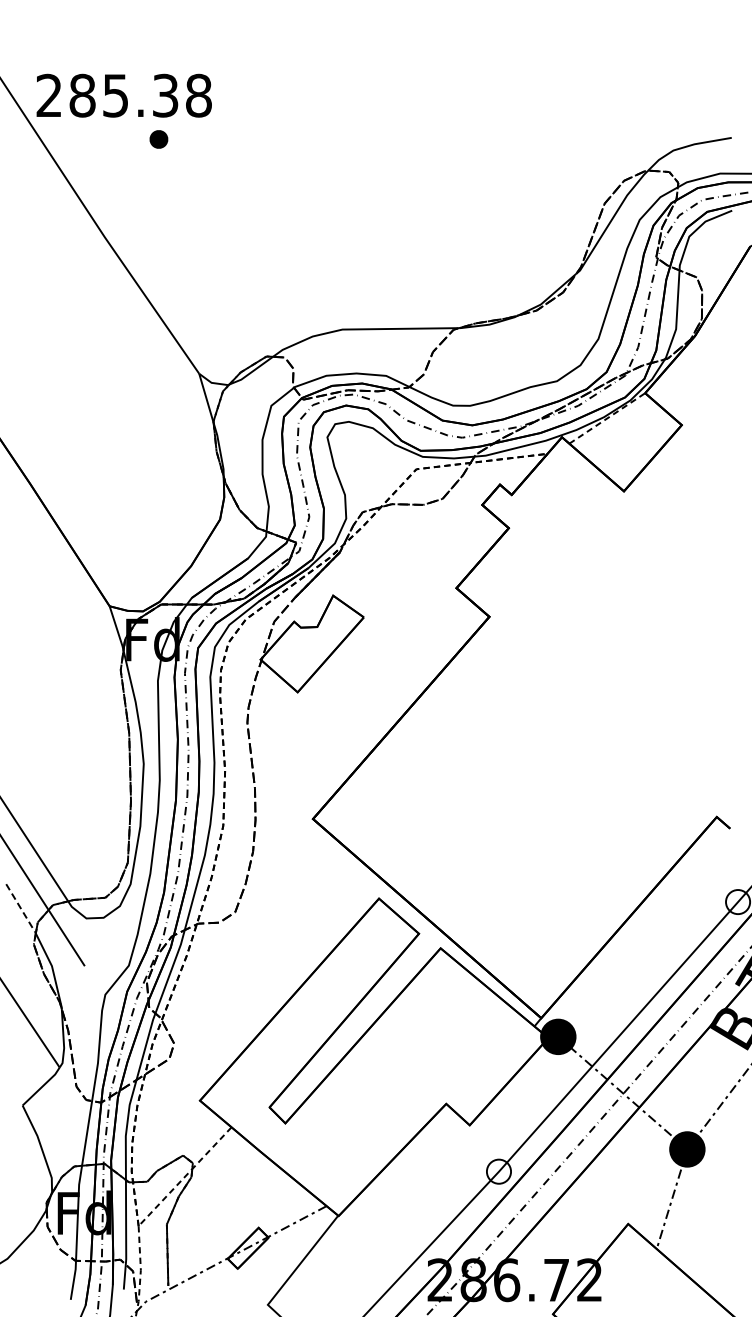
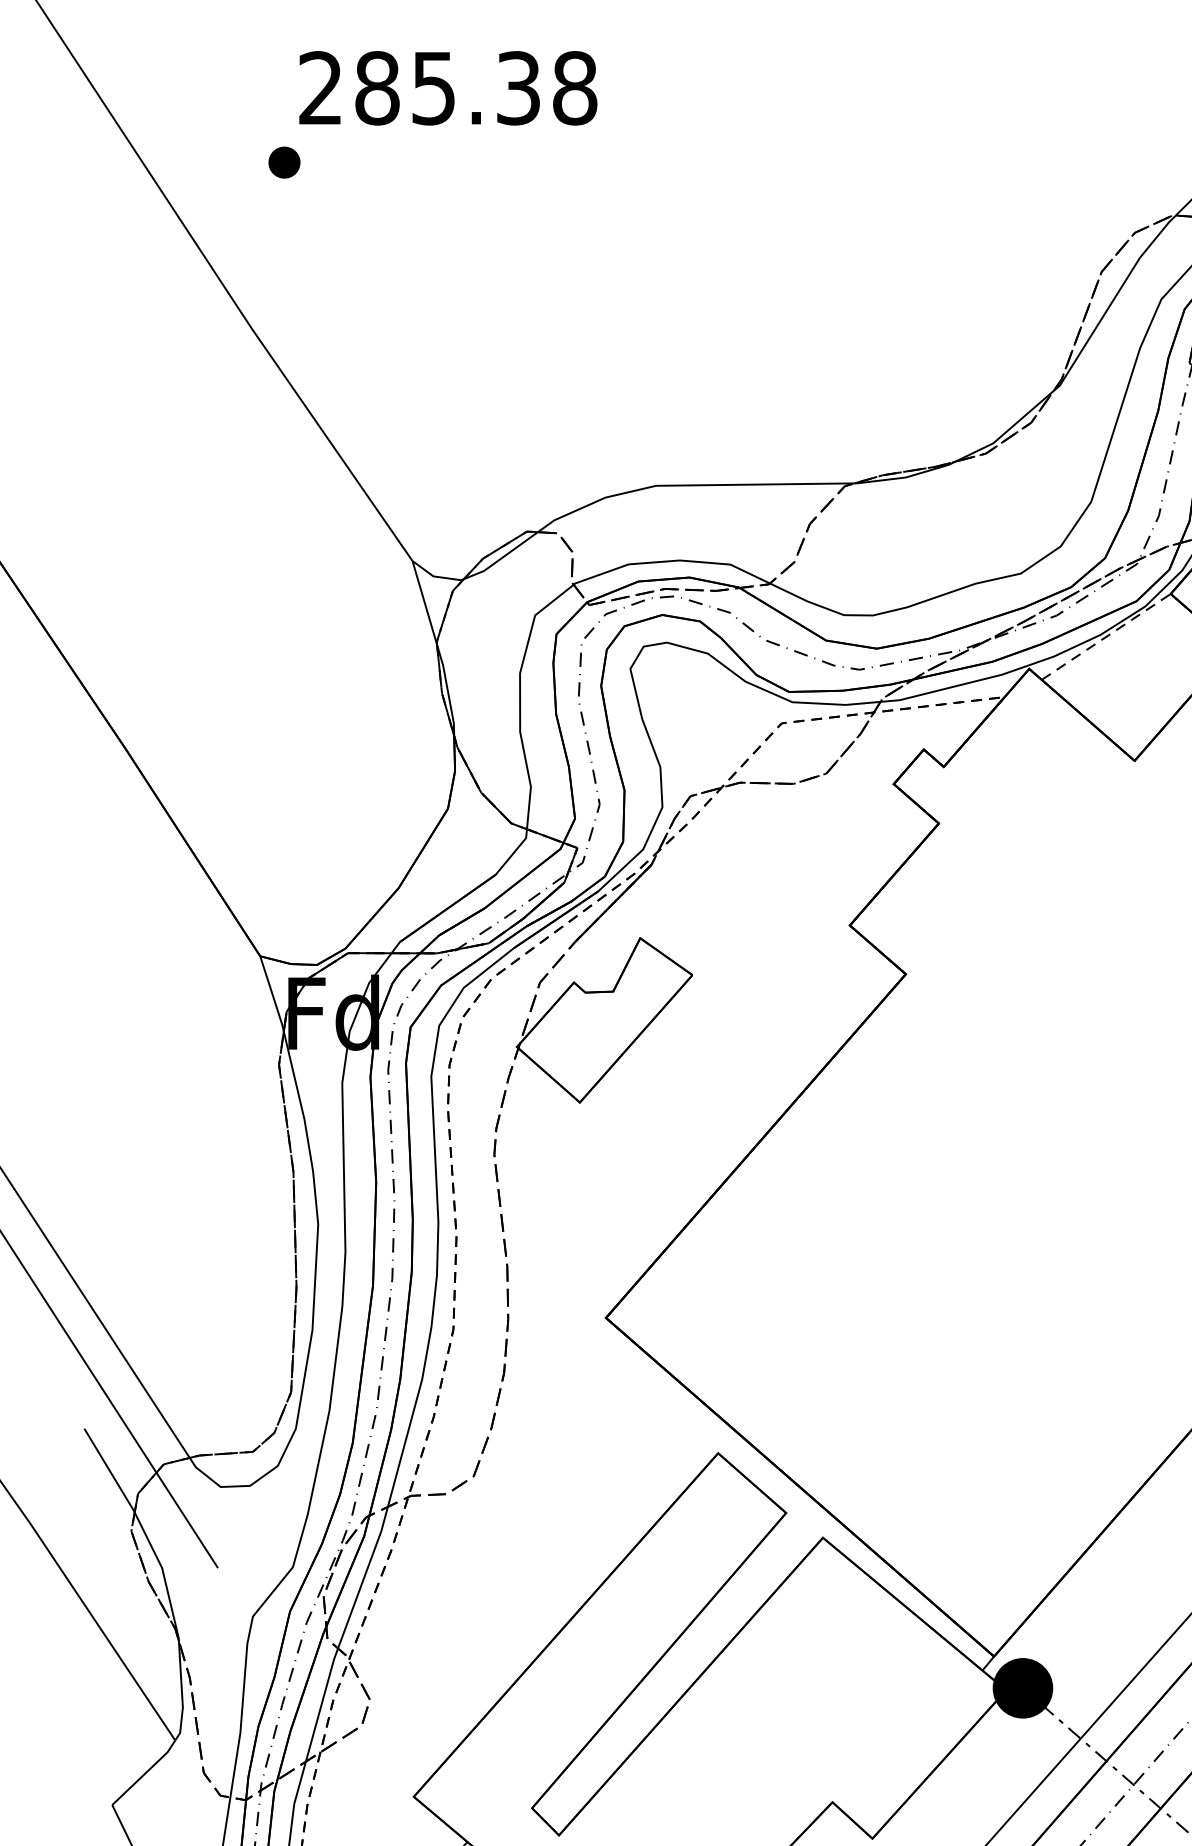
text: (123, 95) -> (446, 87), moved
part: (158, 139) -> (283, 162), moved
line: (21, 909) -> (110, 1471), dashed -> solid

